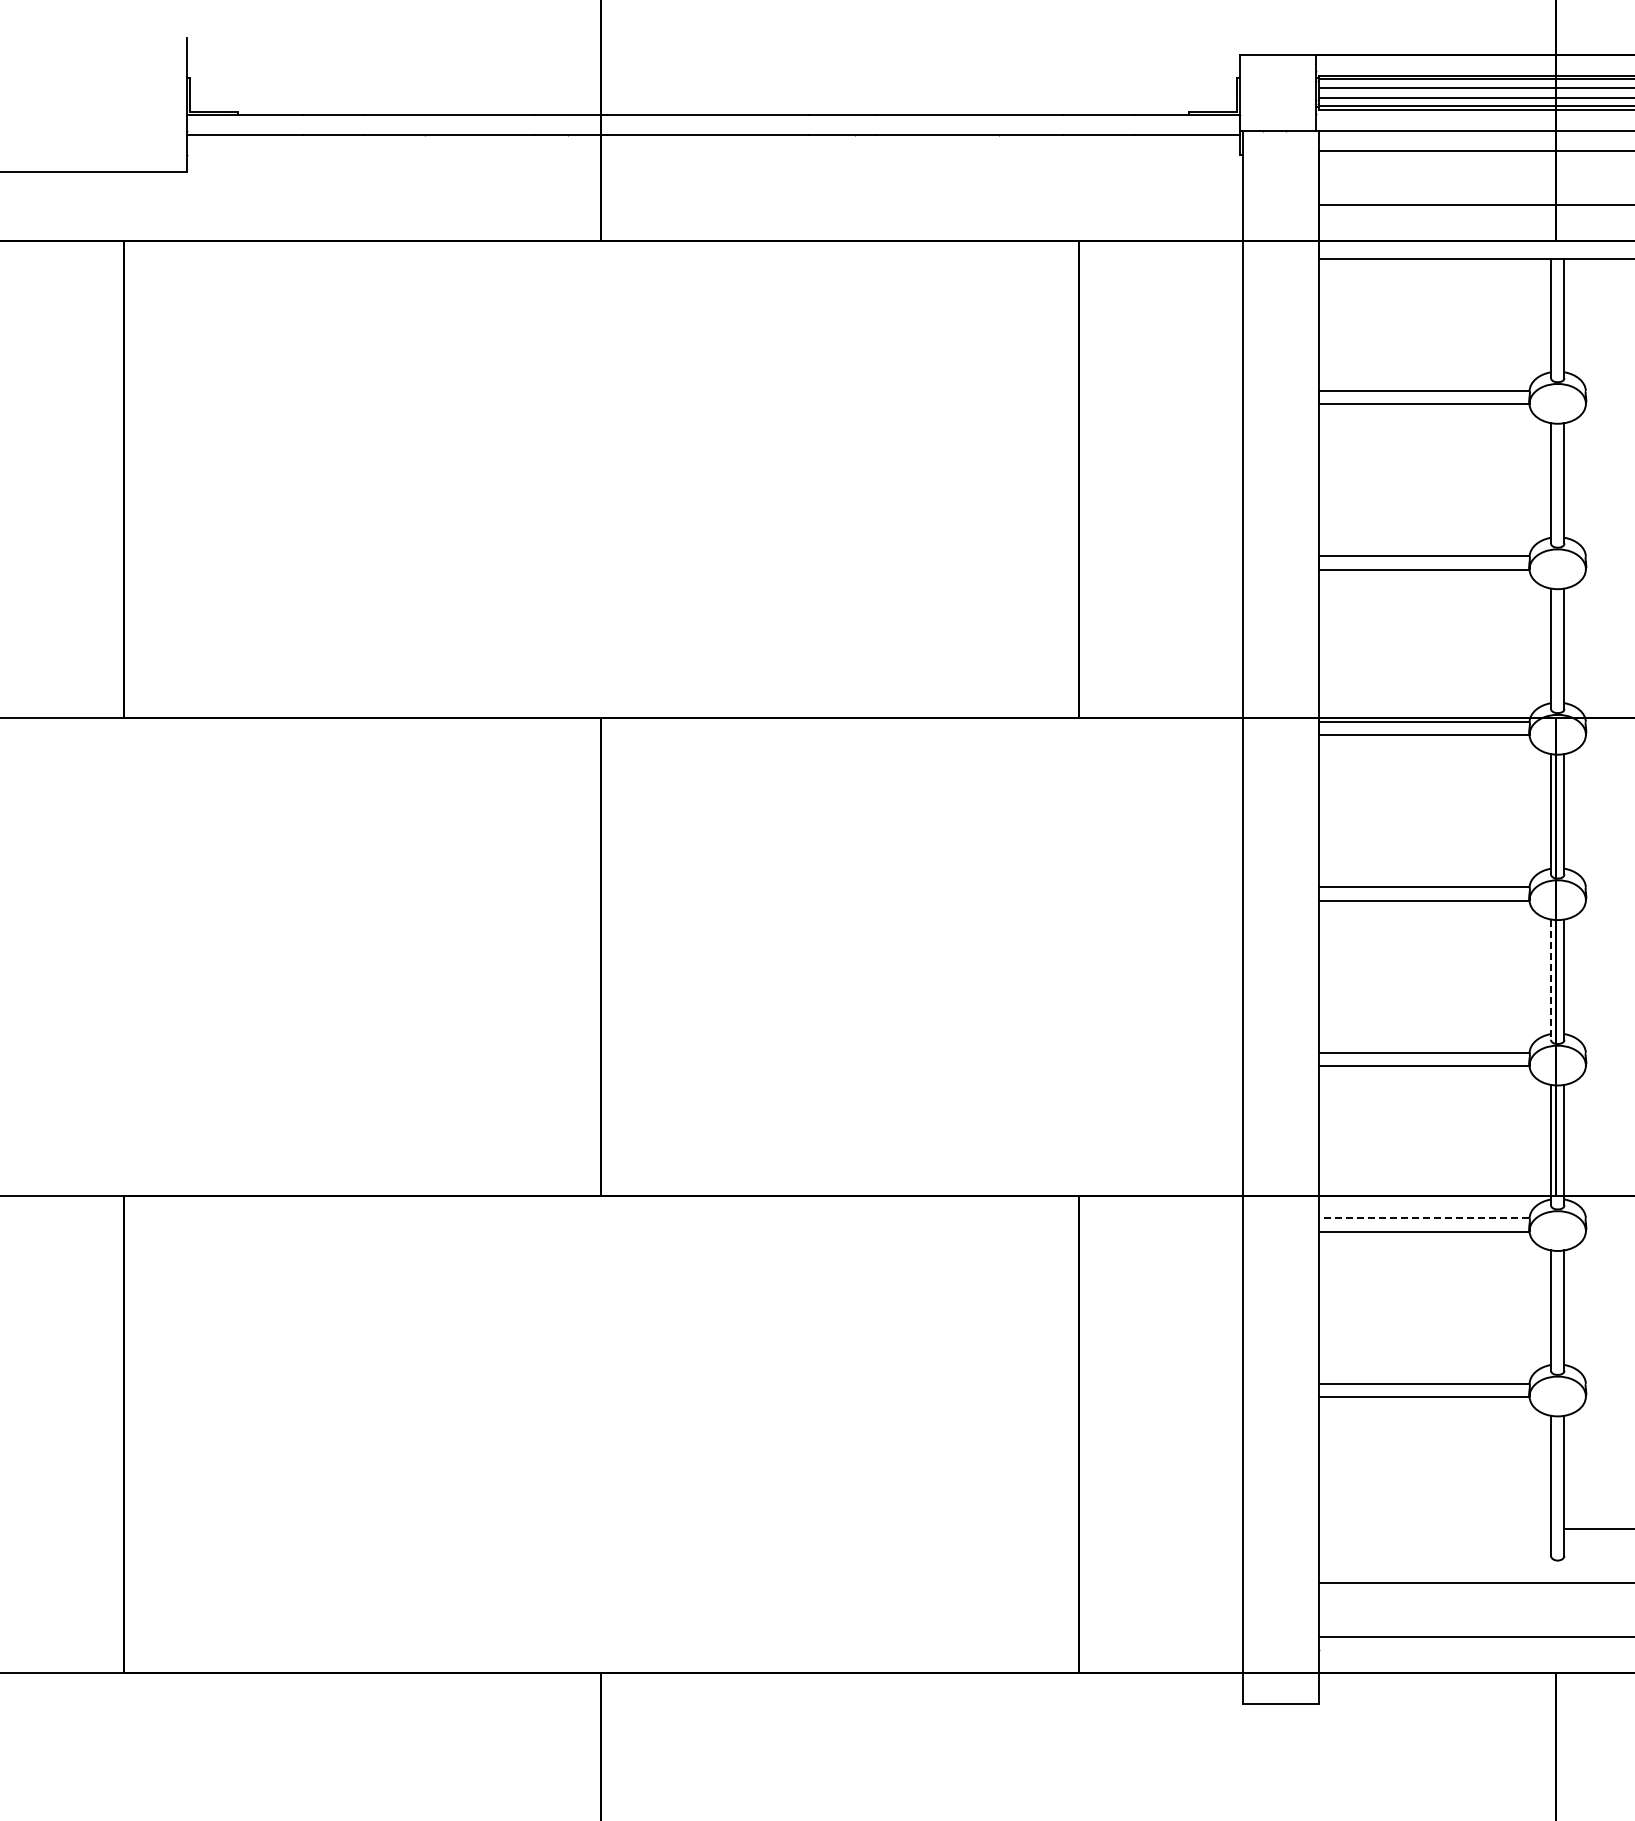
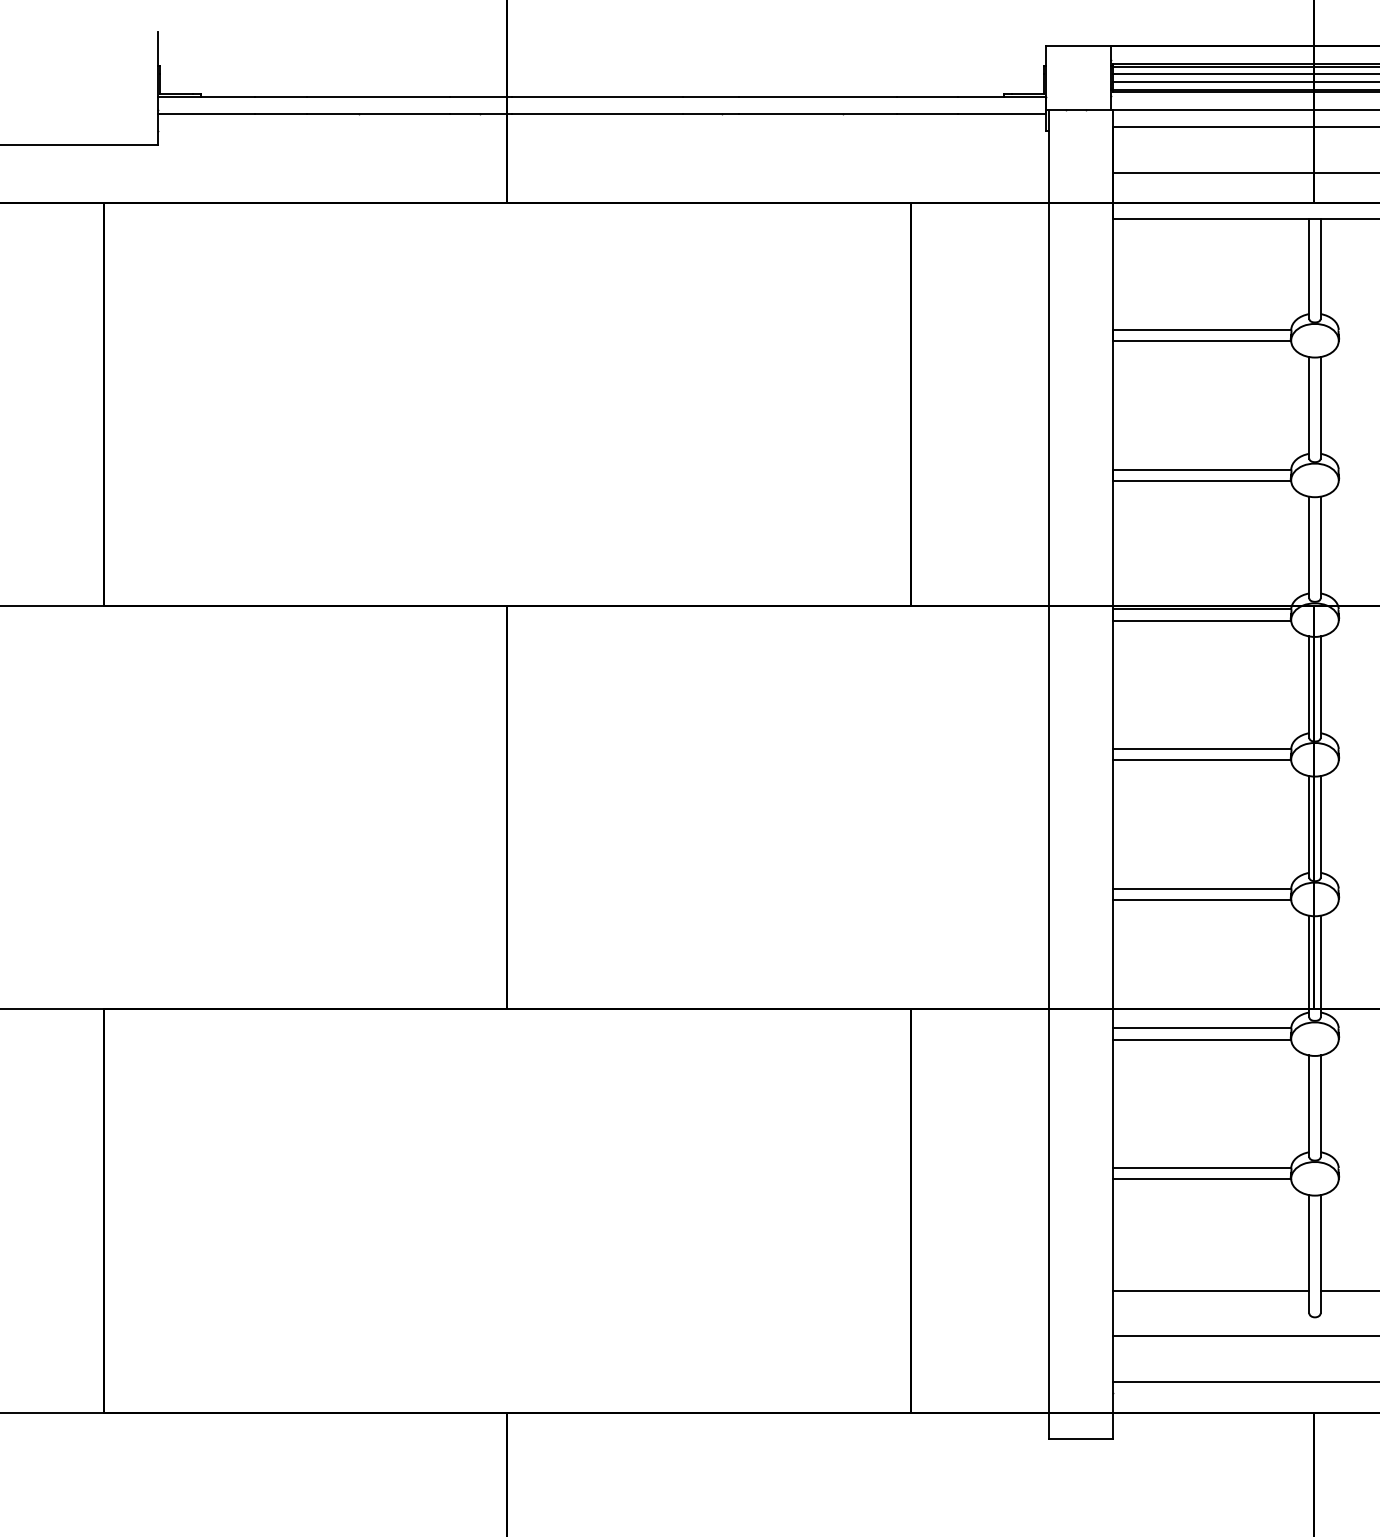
line: (1551, 980) -> (1309, 827), dashed -> solid
line: (1423, 1218) -> (1201, 1028), dashed -> solid
line: (1434, 1528) -> (1210, 1290), added

